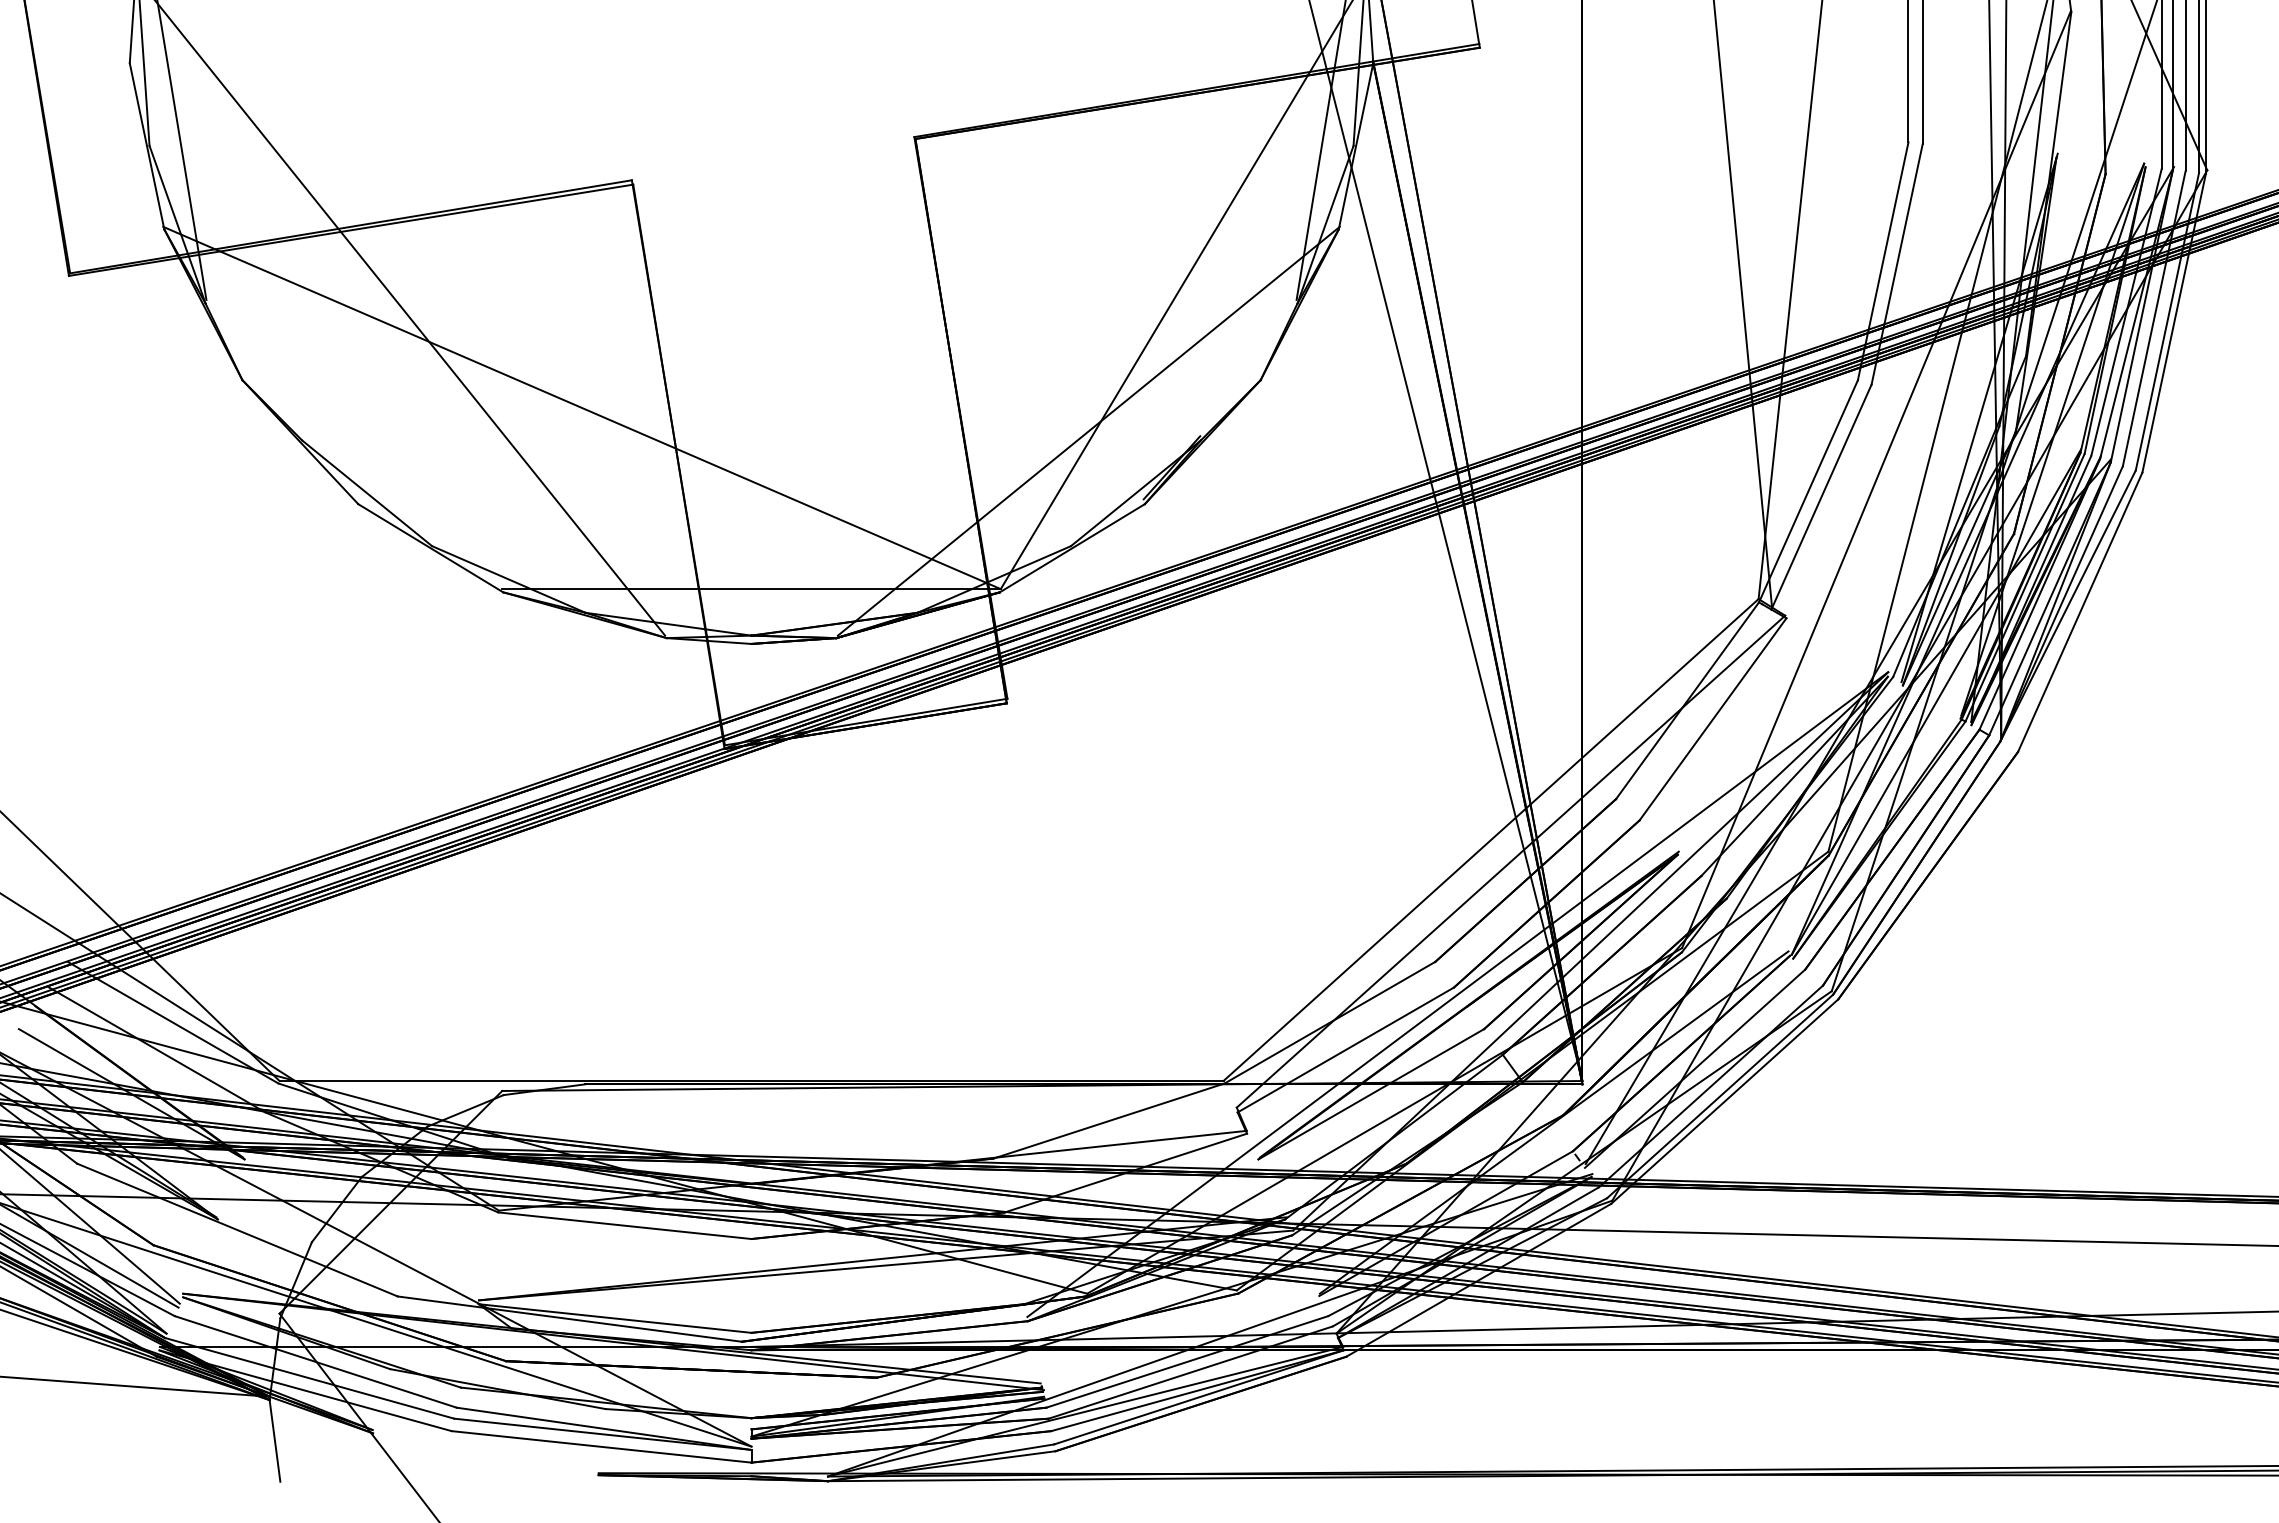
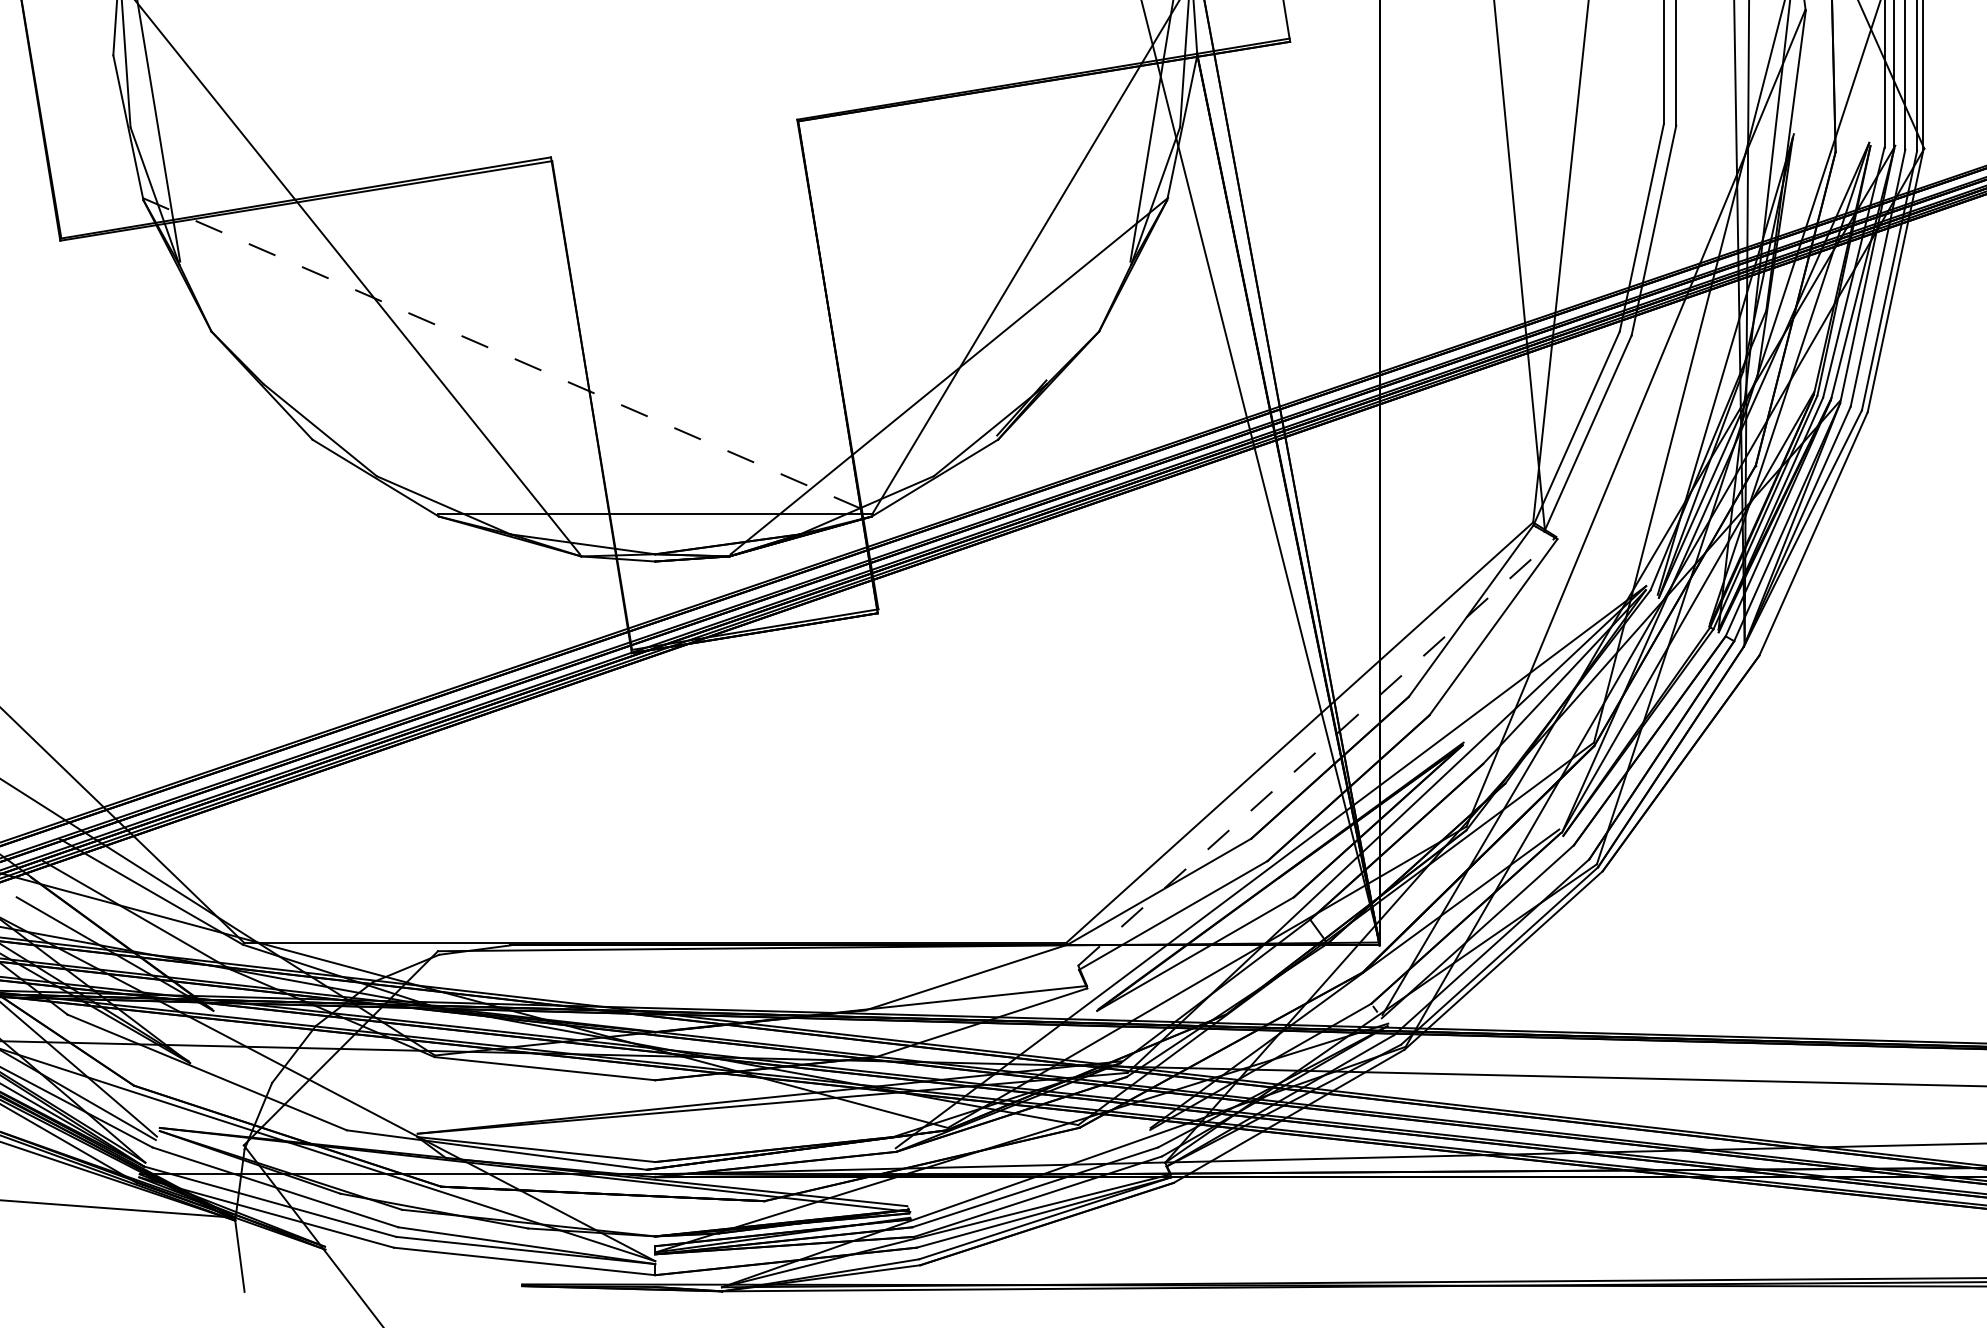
line: (582, 408) -> (507, 356), solid -> dashed
line: (1511, 861) -> (1317, 751), solid -> dashed

